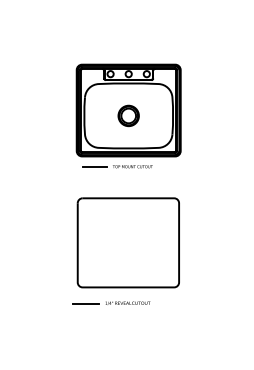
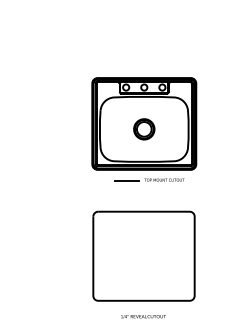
part: (117, 166) -> (149, 179), moved
line: (86, 303) -> (102, 316), removed

